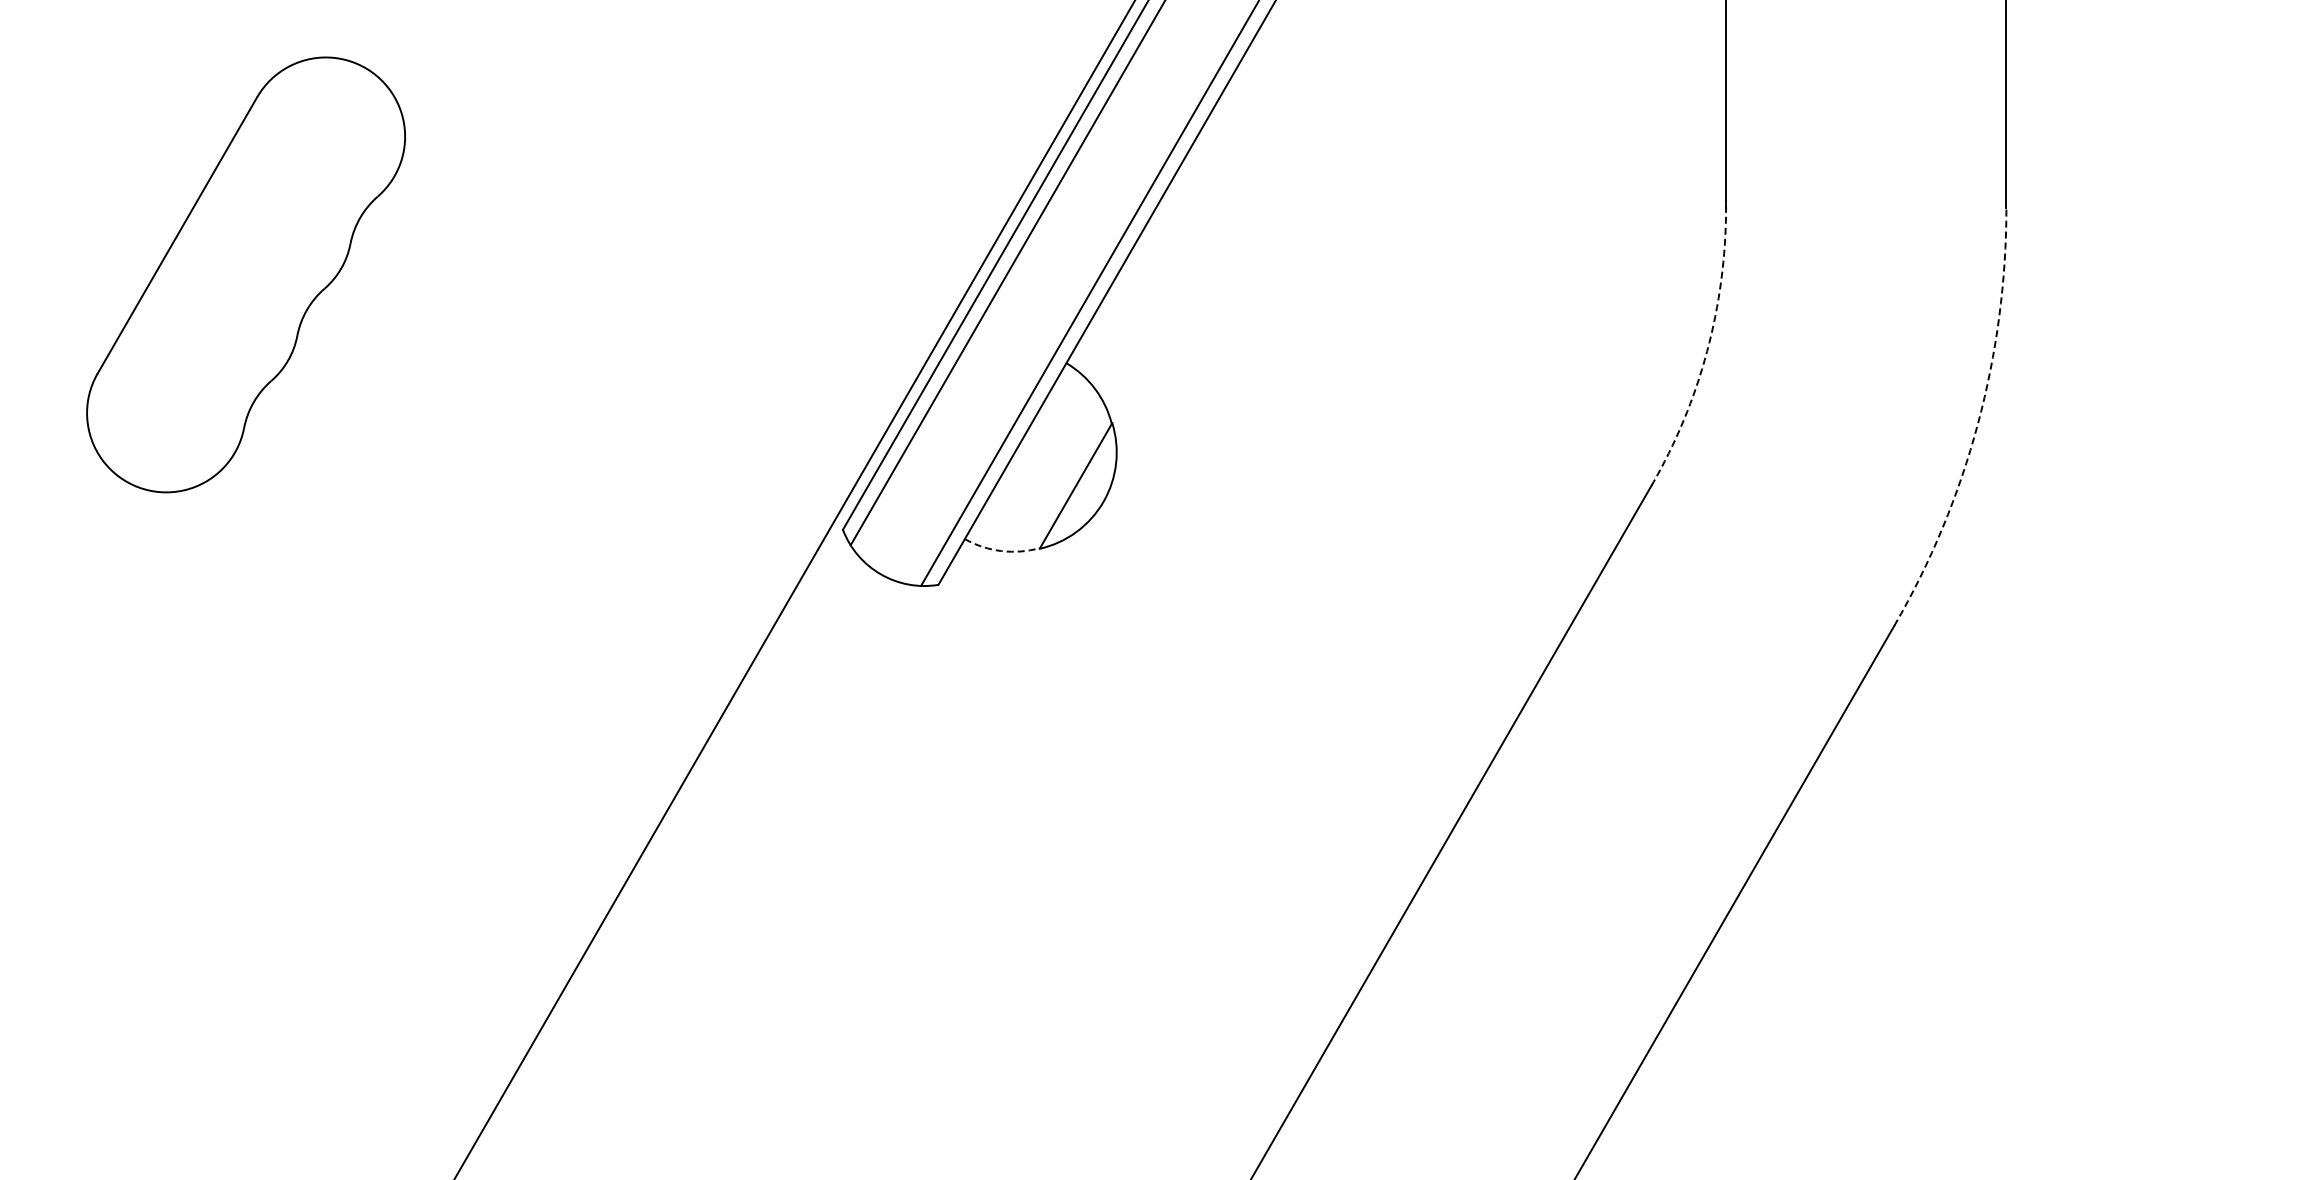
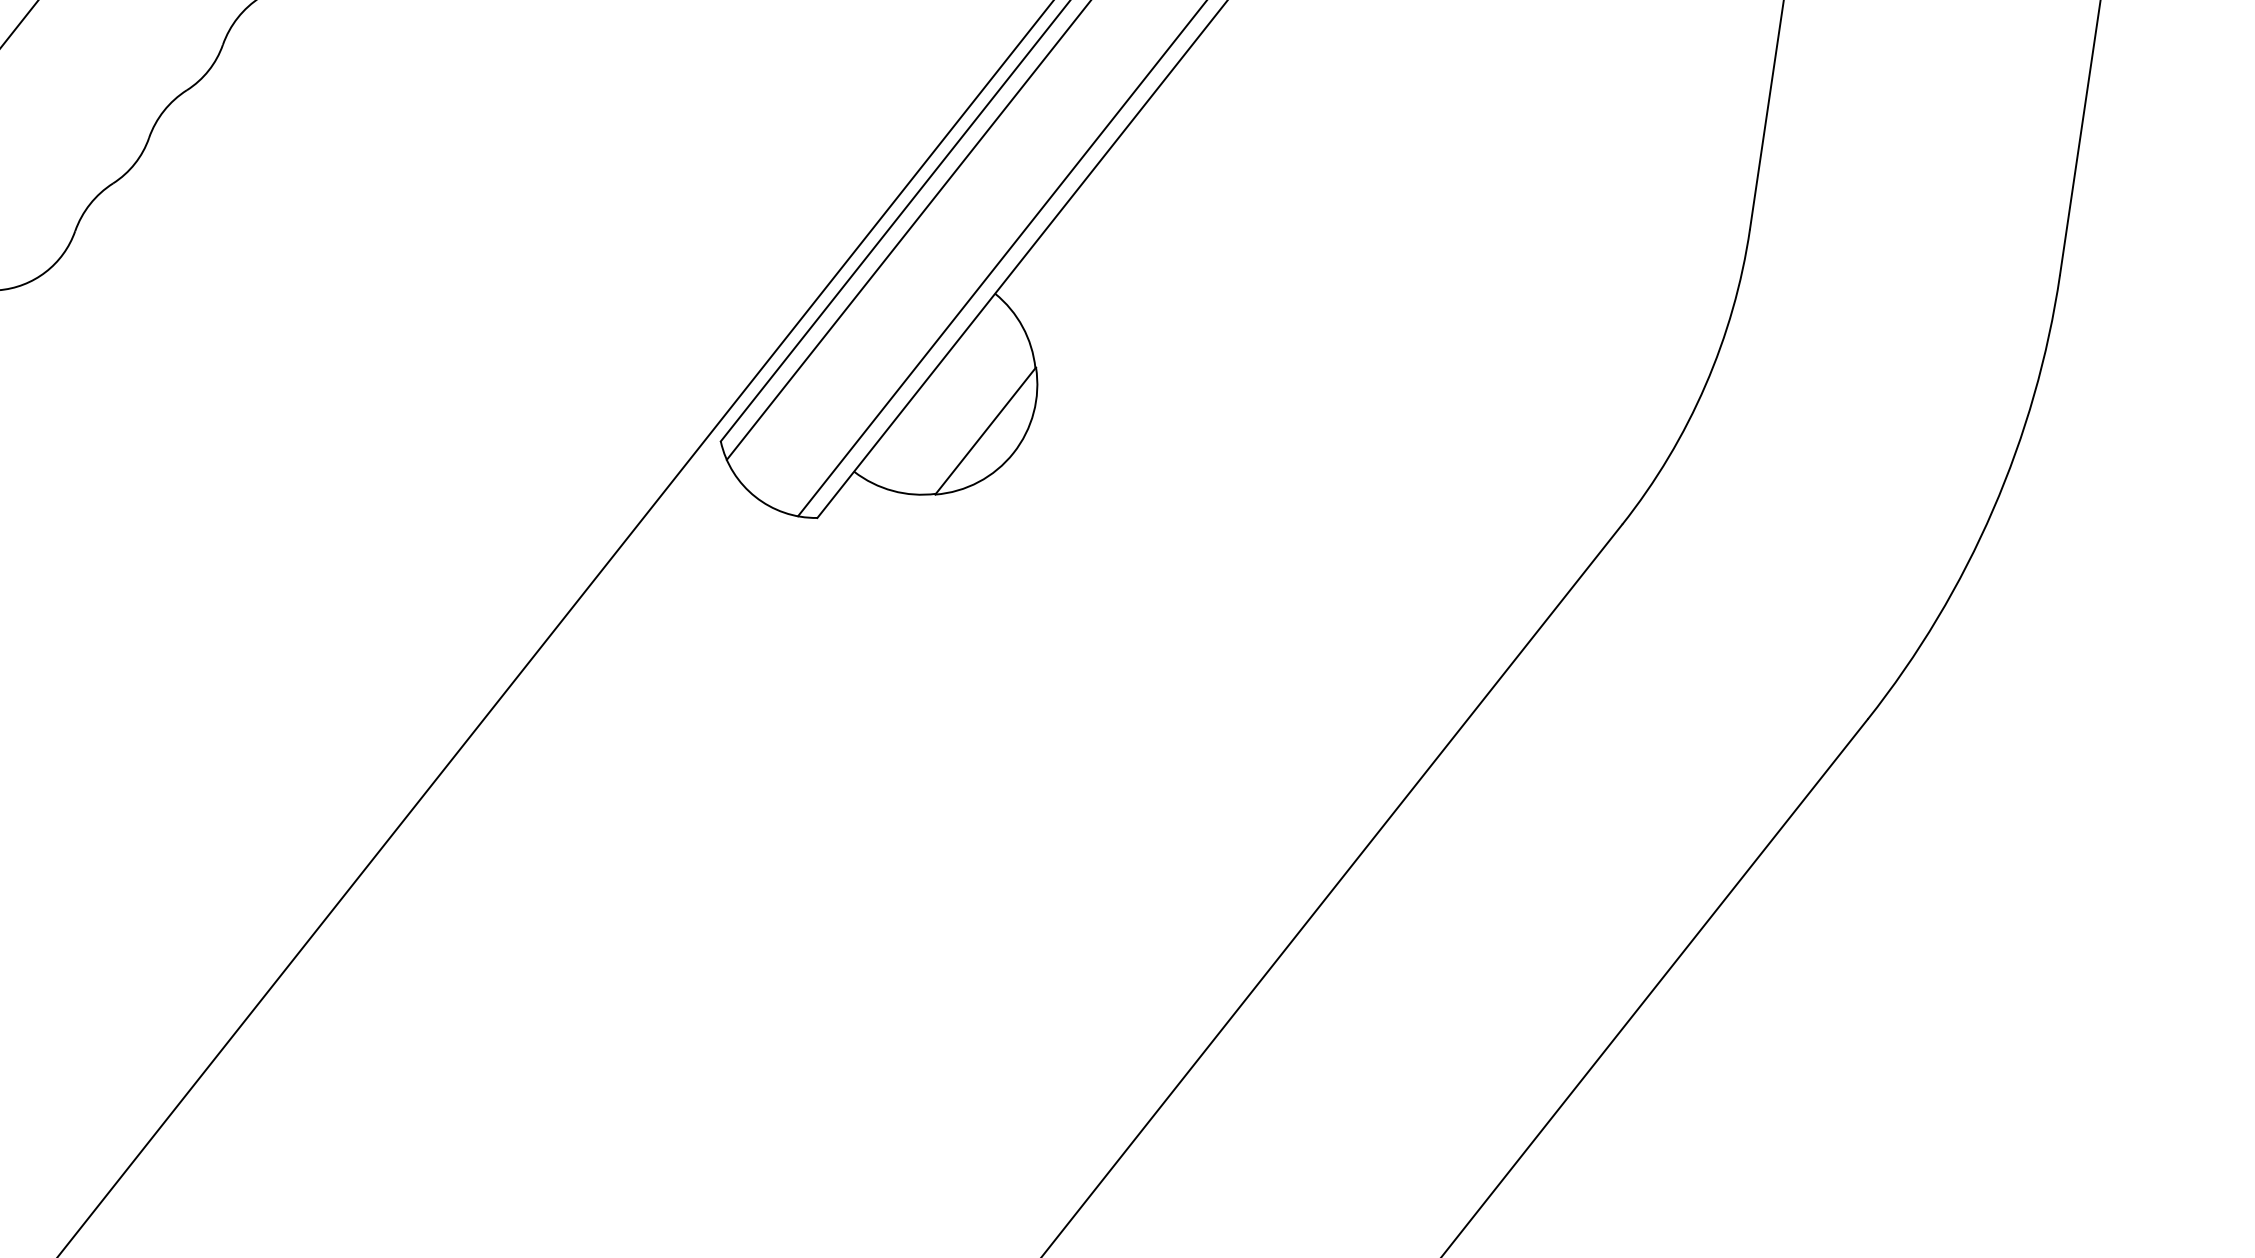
arc: (1707, 351) -> (1705, 385), dashed -> solid
arc: (1977, 424) -> (1992, 510), dashed -> solid
arc: (1001, 551) -> (892, 491), dashed -> solid

